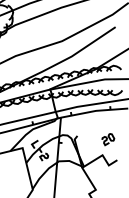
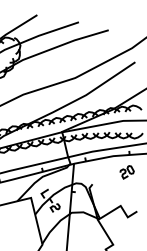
part: (107, 139) -> (126, 172), moved

